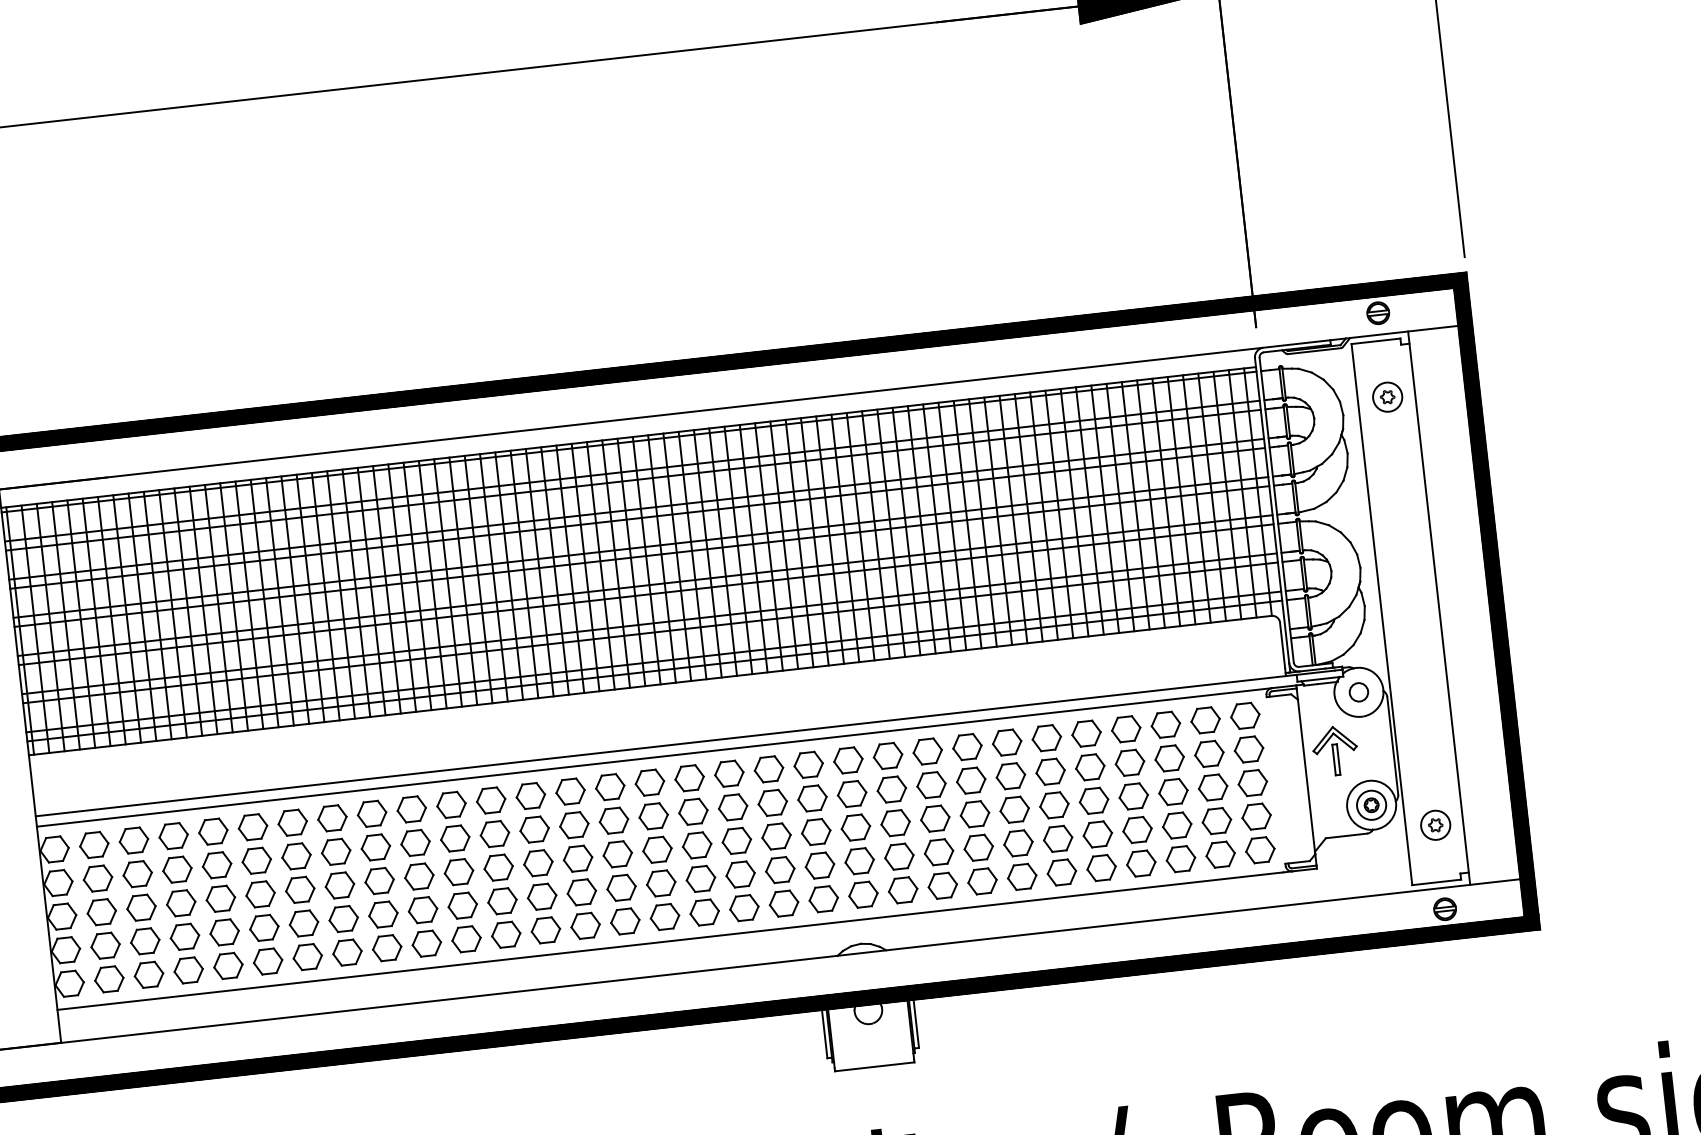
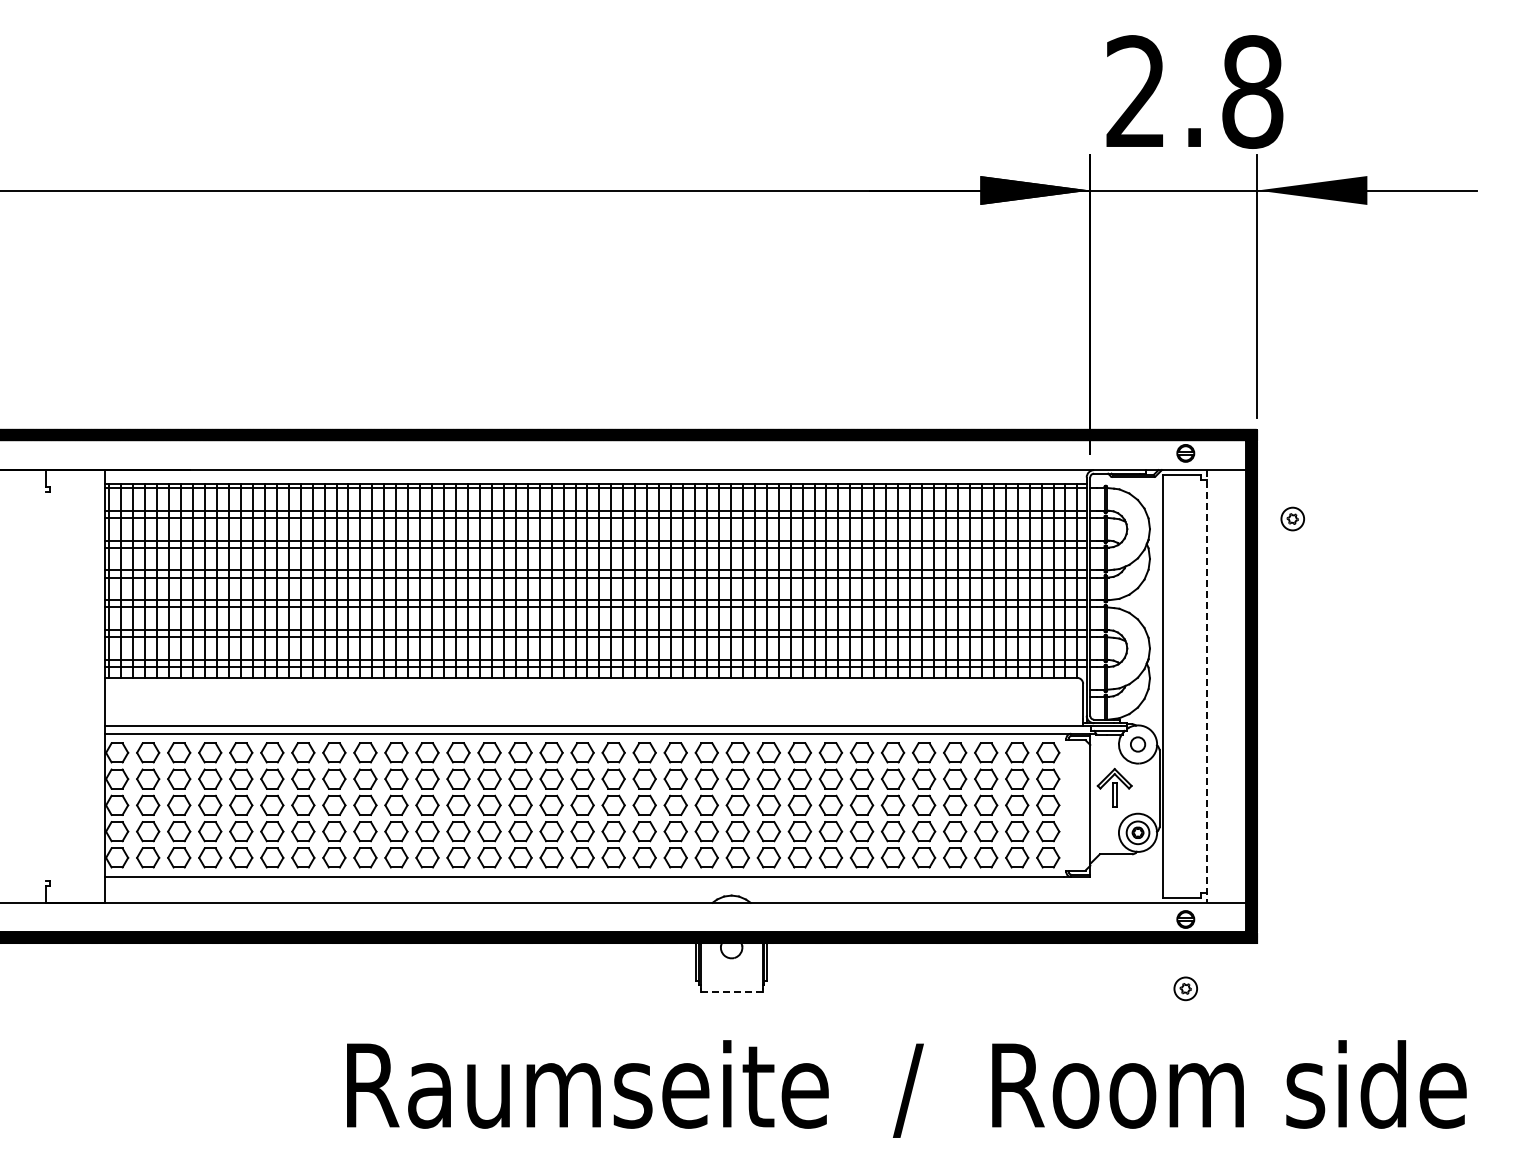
part: (1387, 396) -> (1292, 518), moved
line: (1439, 608) -> (1207, 686), solid -> dashed
part: (1435, 824) -> (1185, 988), moved
line: (875, 1066) -> (732, 991), solid -> dashed

